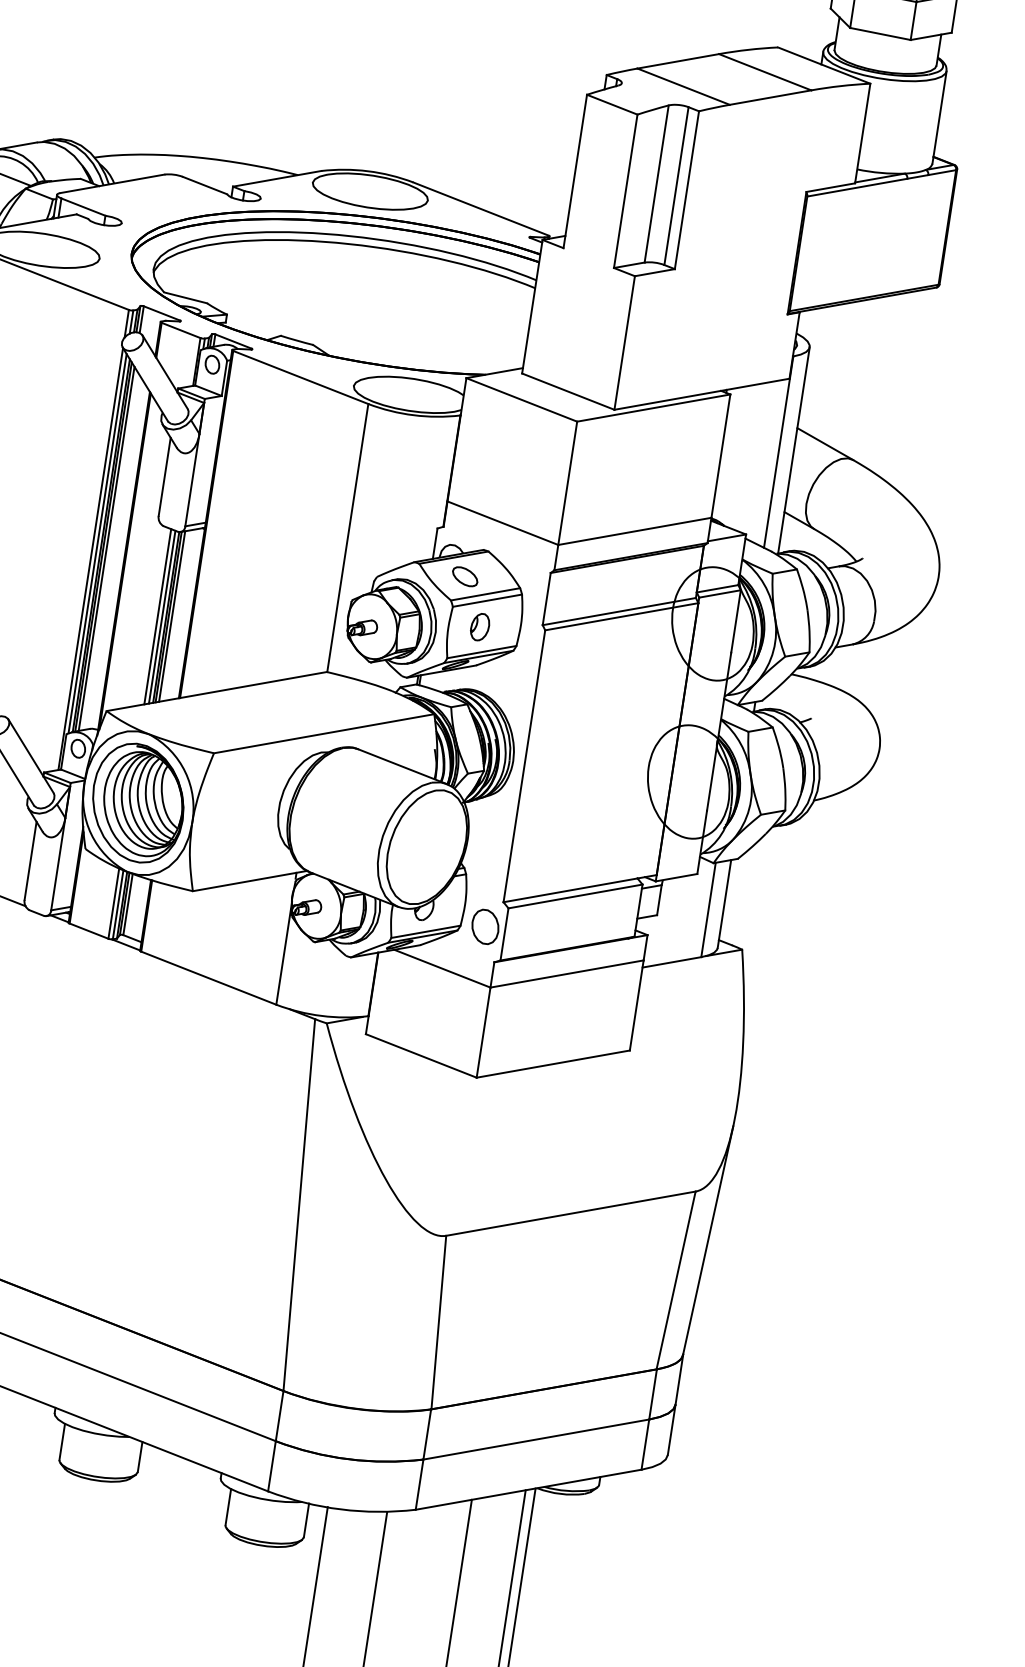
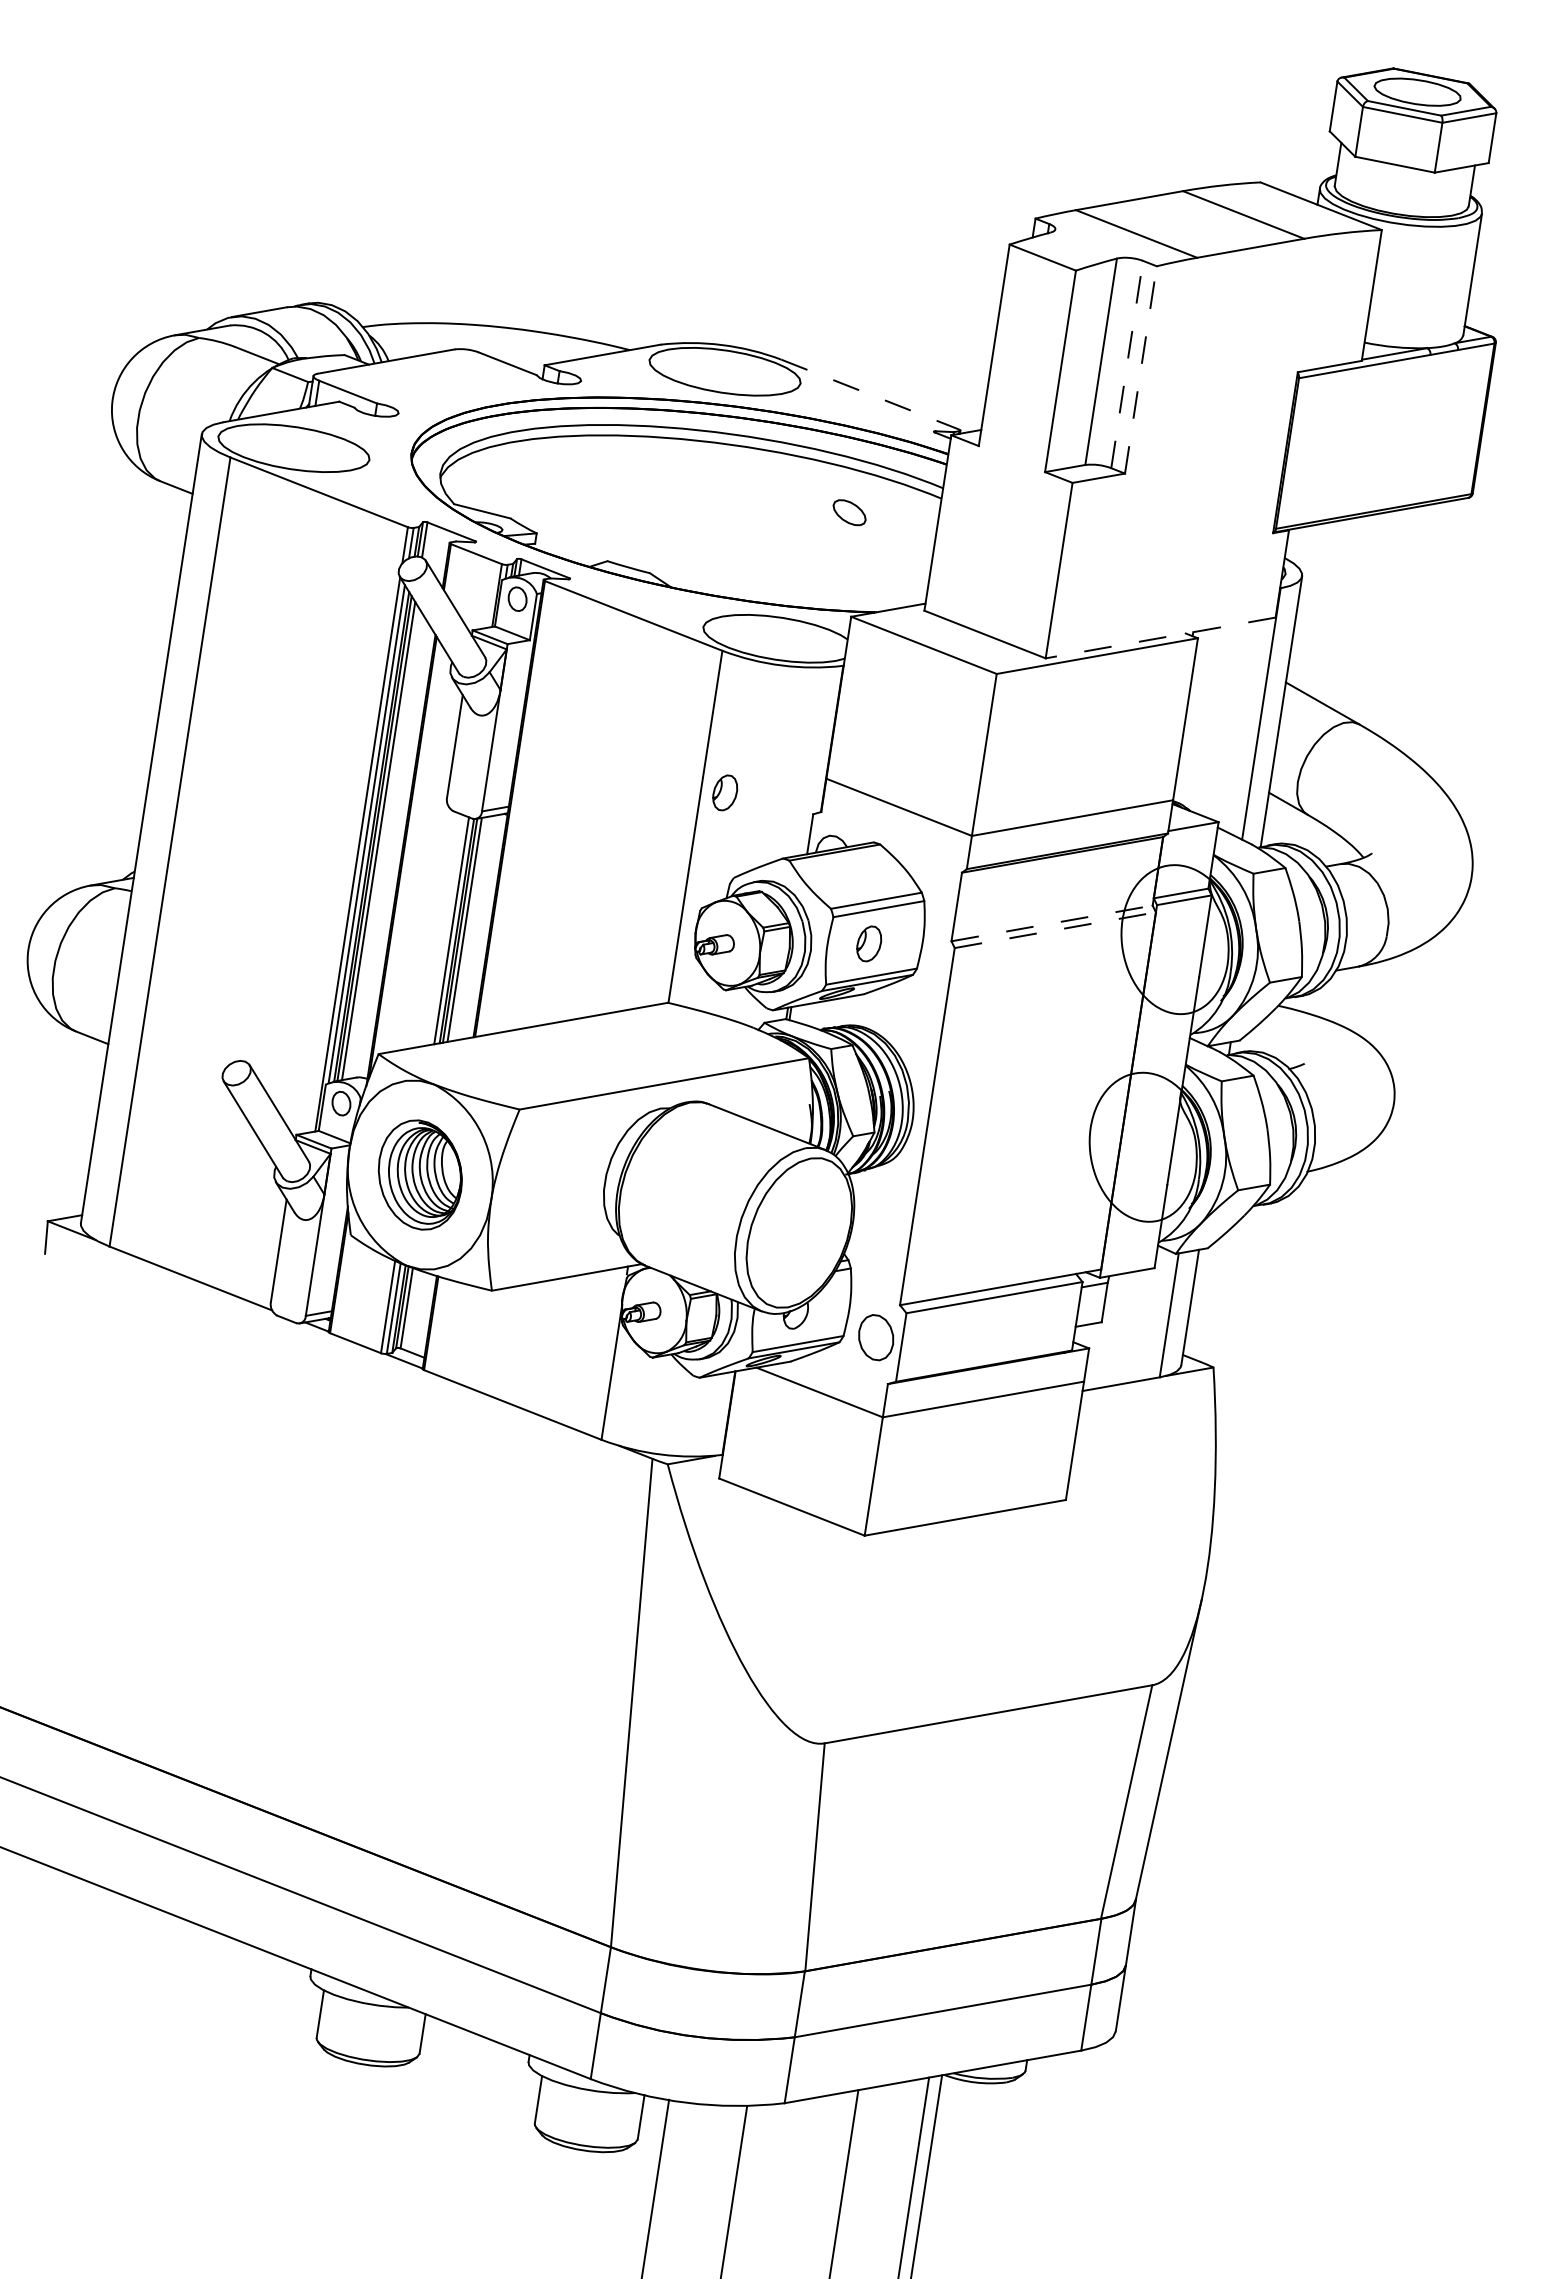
line: (676, 186) -> (1127, 364), solid -> dashed
line: (686, 189) -> (1140, 369), solid -> dashed
line: (481, 208) -> (870, 394), solid -> dashed
line: (701, 393) -> (1160, 637), solid -> dashed
part: (370, 511) -> (725, 792), added
part: (465, 576) -> (849, 512), moved
line: (619, 611) -> (1052, 923), solid -> dashed
line: (157, 616) -> (445, 930), removed
line: (621, 616) -> (1055, 930), solid -> dashed
part: (138, 802) -> (420, 1174), size x0.7

